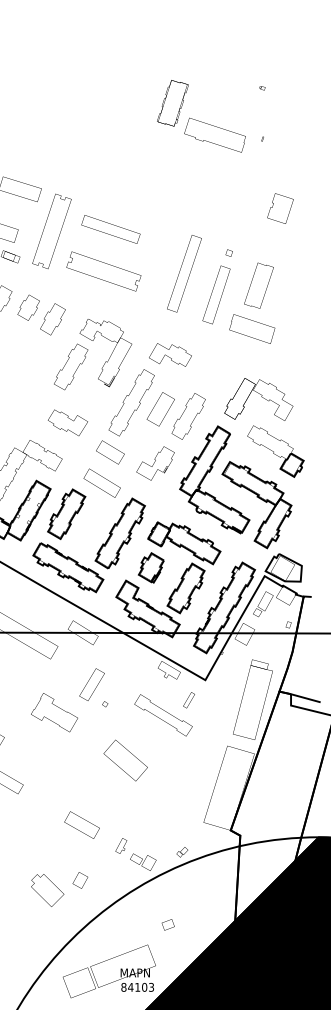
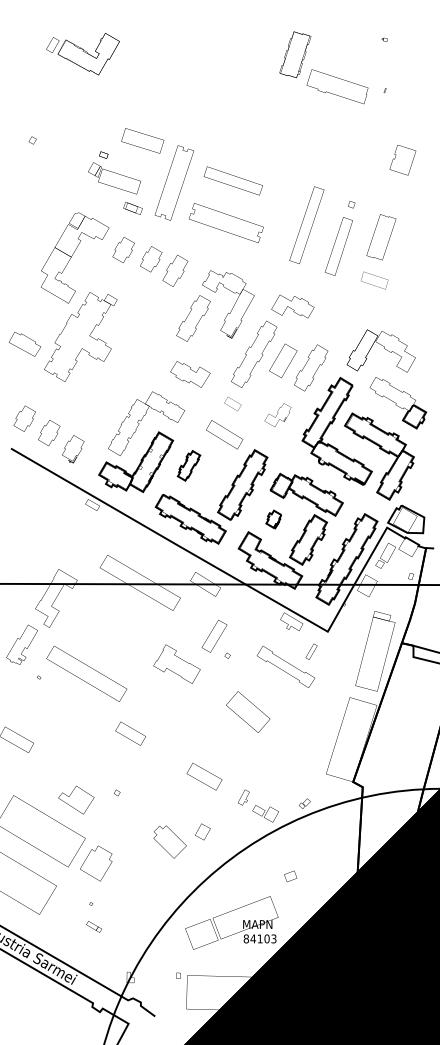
part: (252, 328) -> (374, 280), size x0.6
part: (110, 451) -> (232, 403), size x0.6
part: (155, 463) -> (277, 415), size x0.7
part: (66, 513) -> (188, 465), size x0.6
part: (151, 567) -> (273, 519), size x0.6

